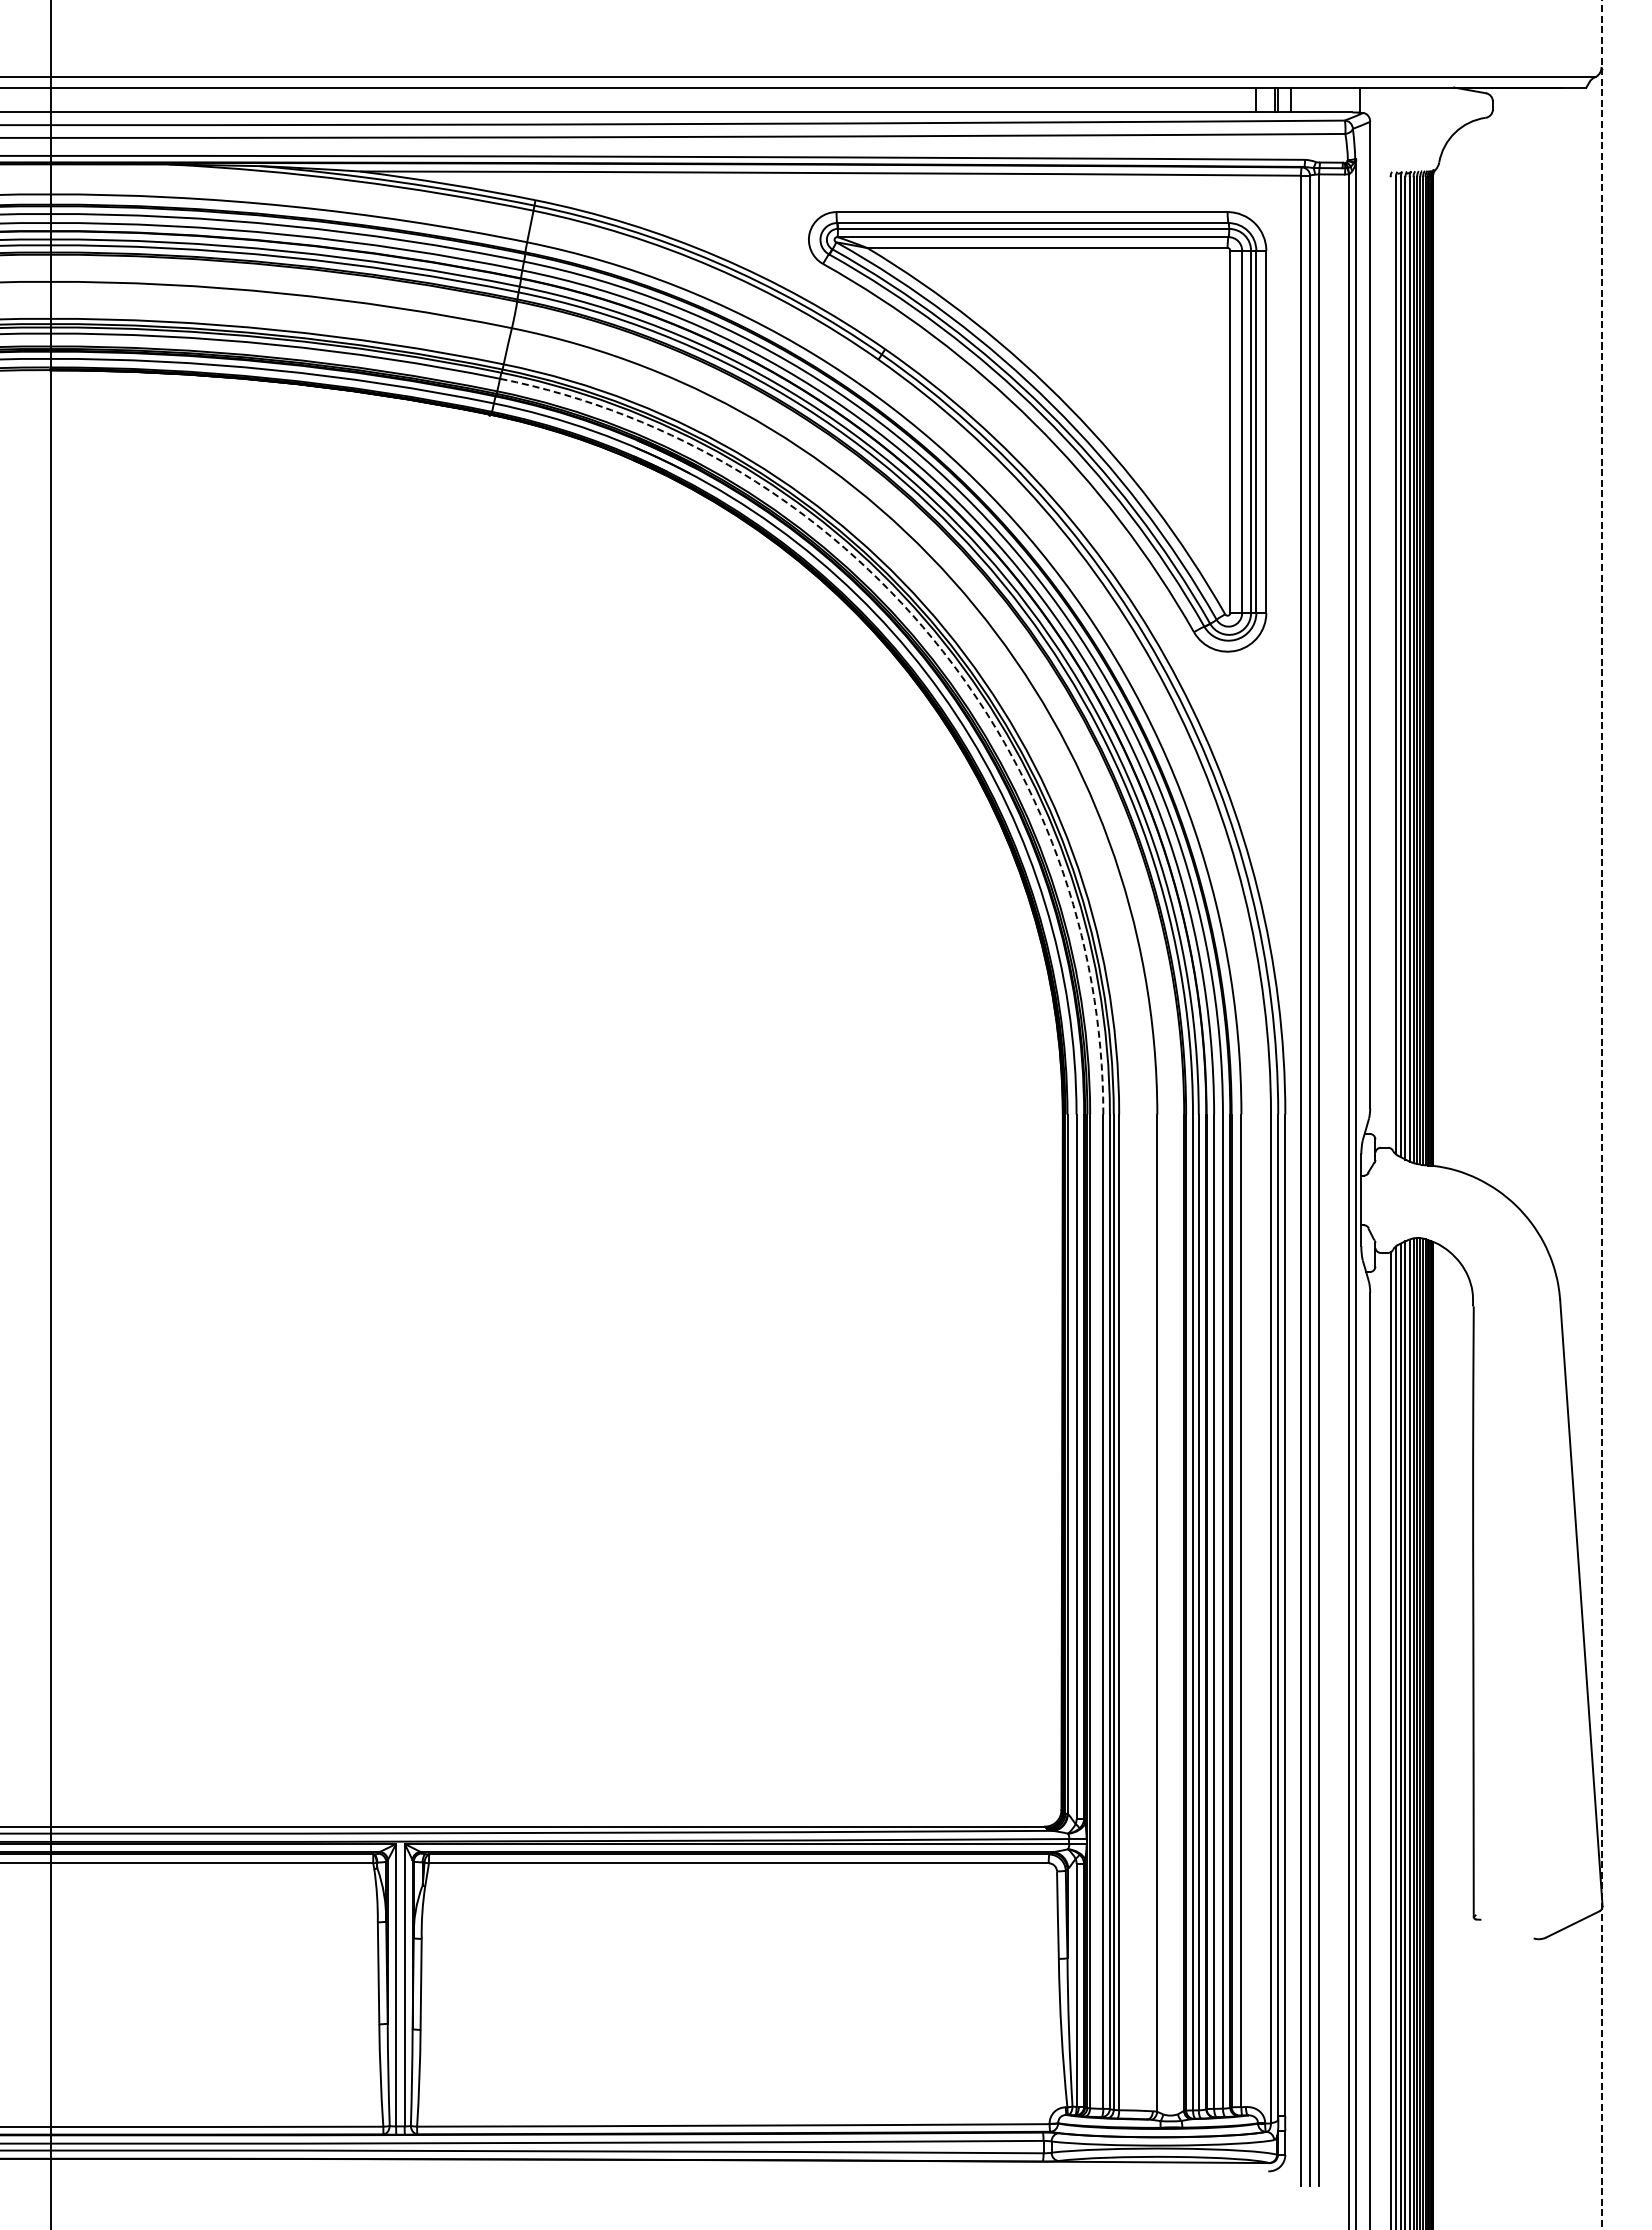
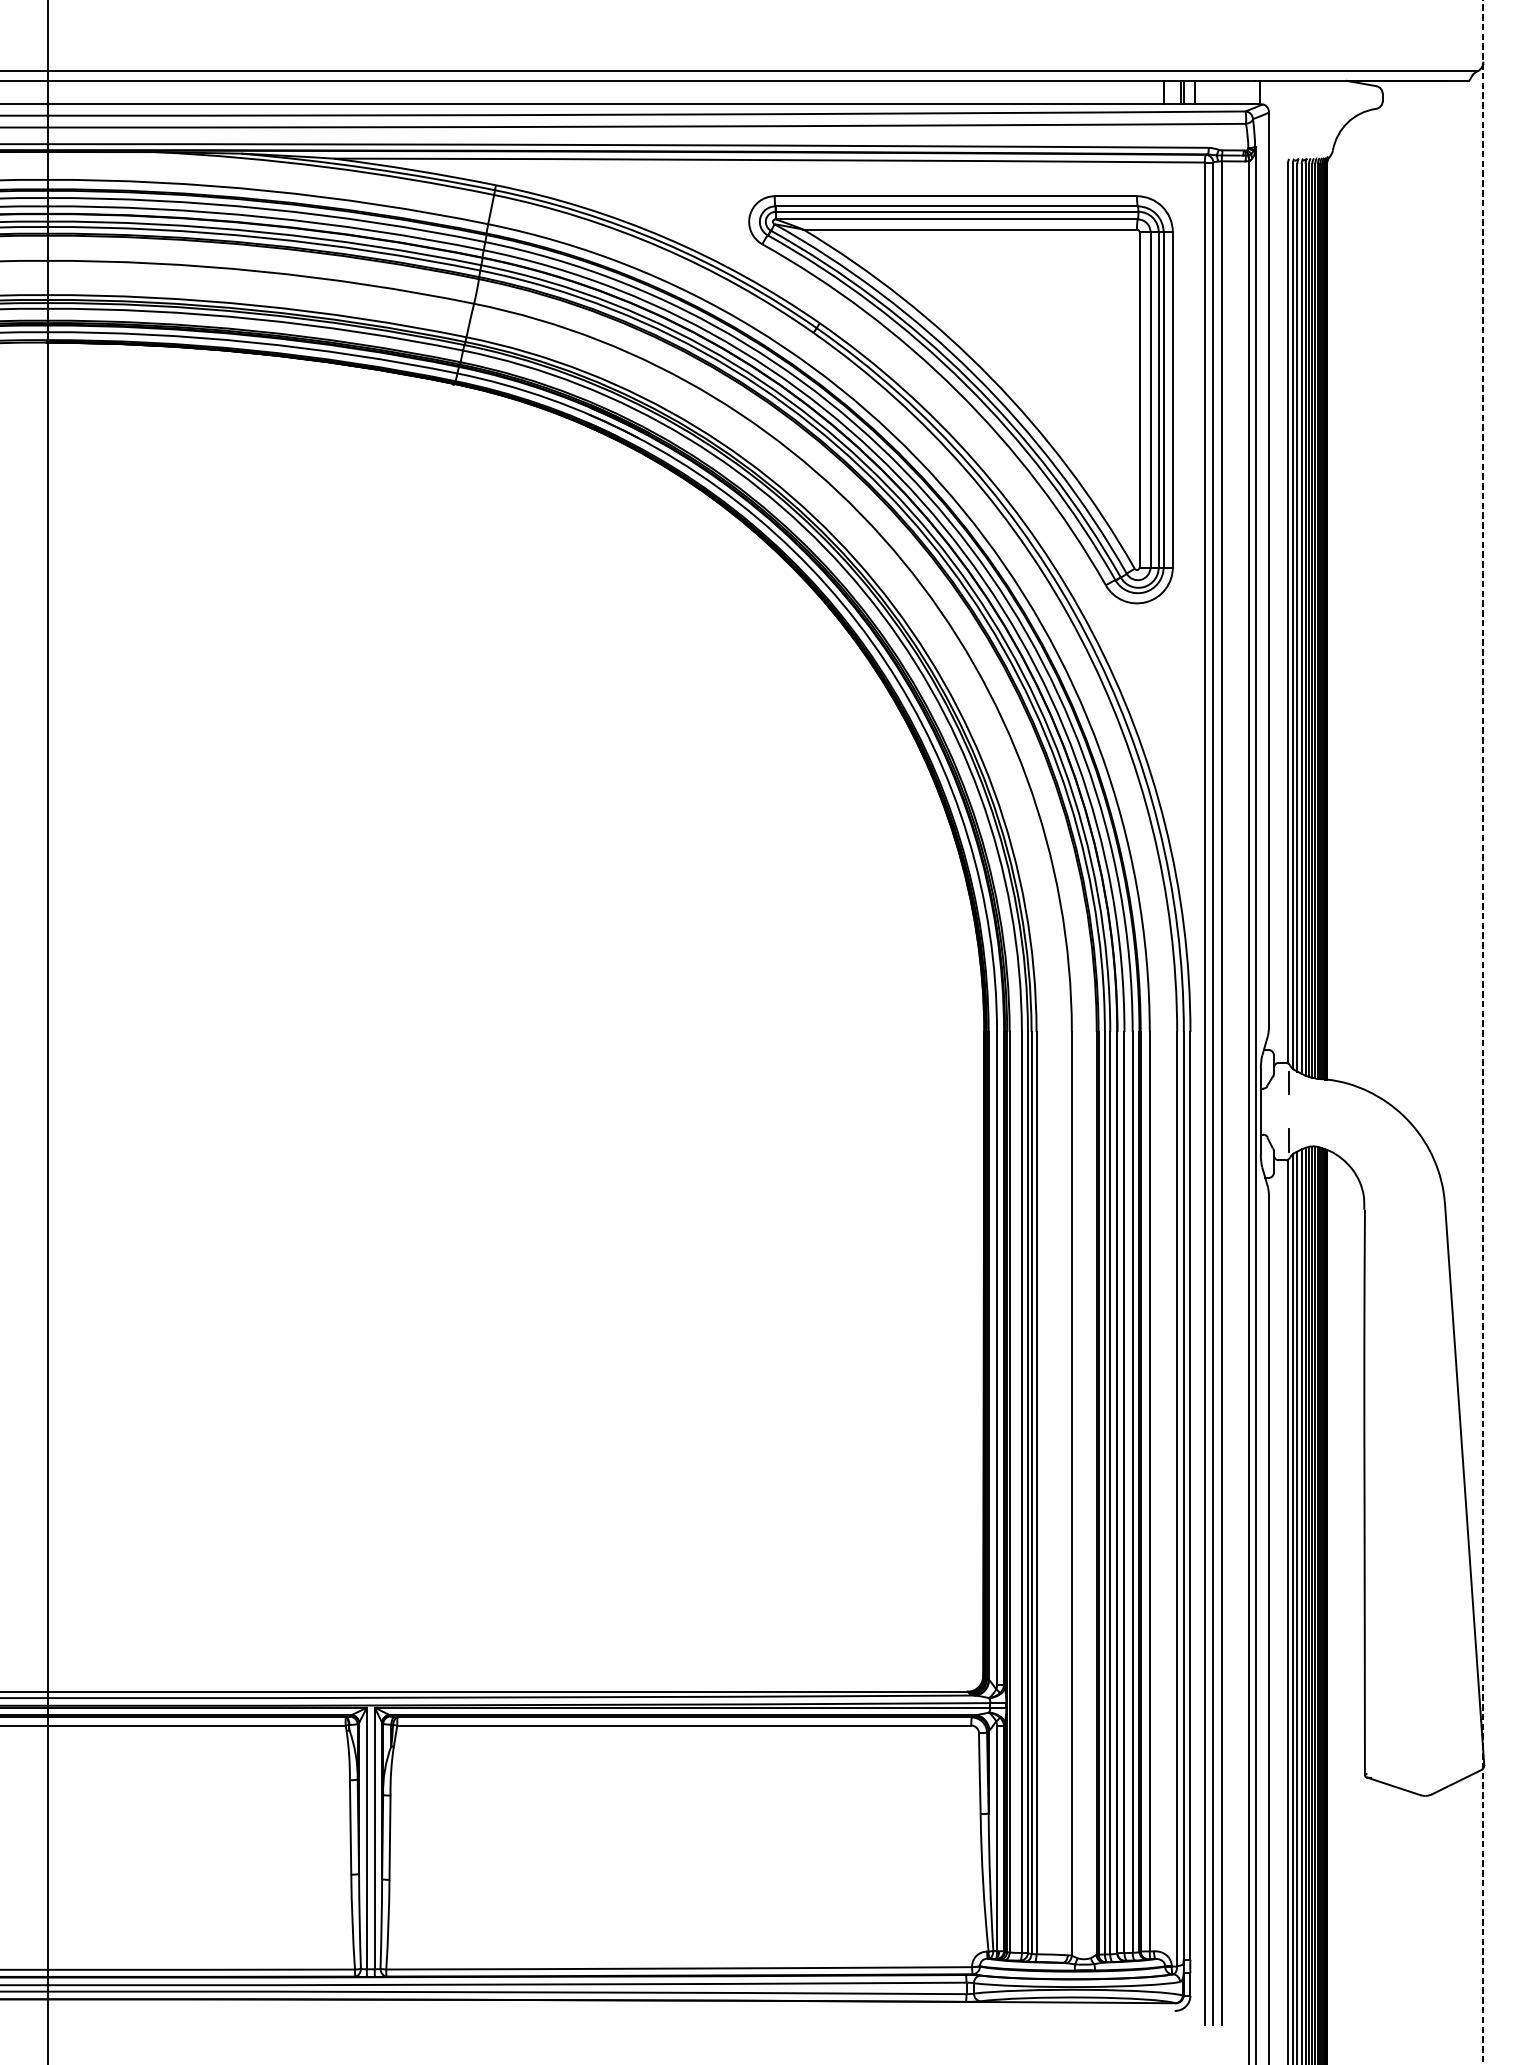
arc: (933, 639) -> (864, 592), dashed -> solid
line: (1390, 662) -> (1287, 613), added
line: (1392, 1169) -> (1289, 1082), added
line: (1392, 1231) -> (1289, 1140), added
line: (1504, 1928) -> (1393, 1785), added

